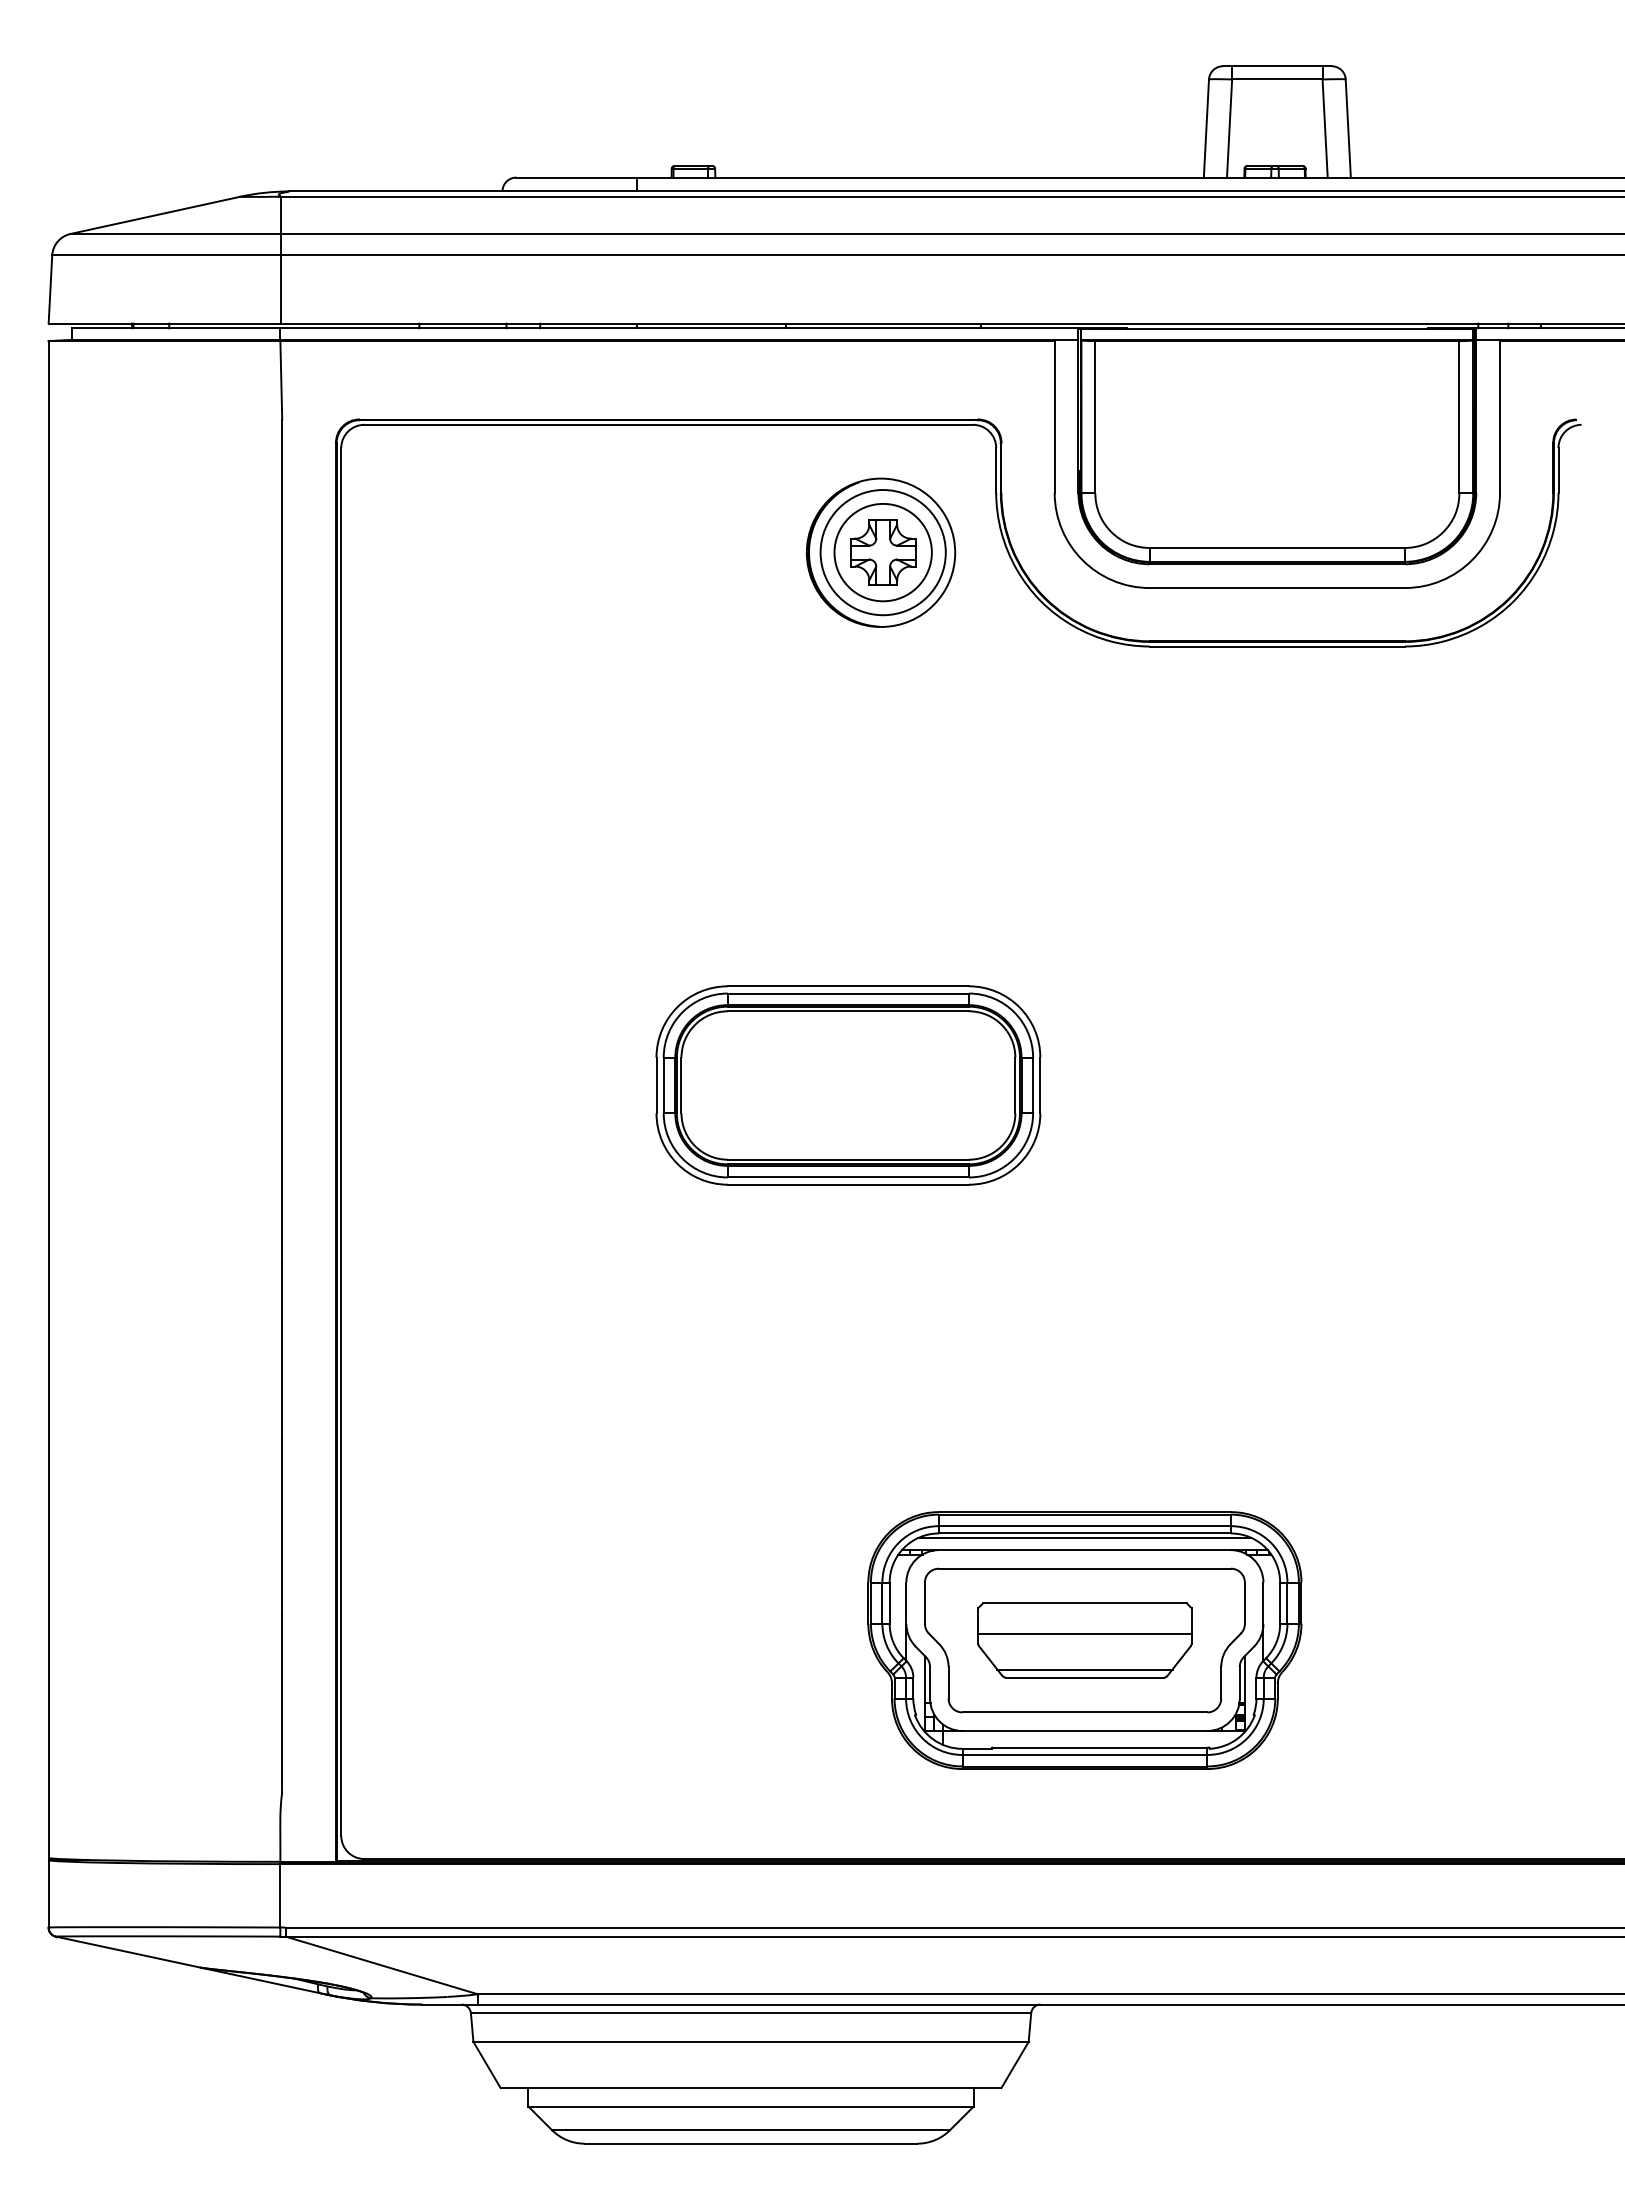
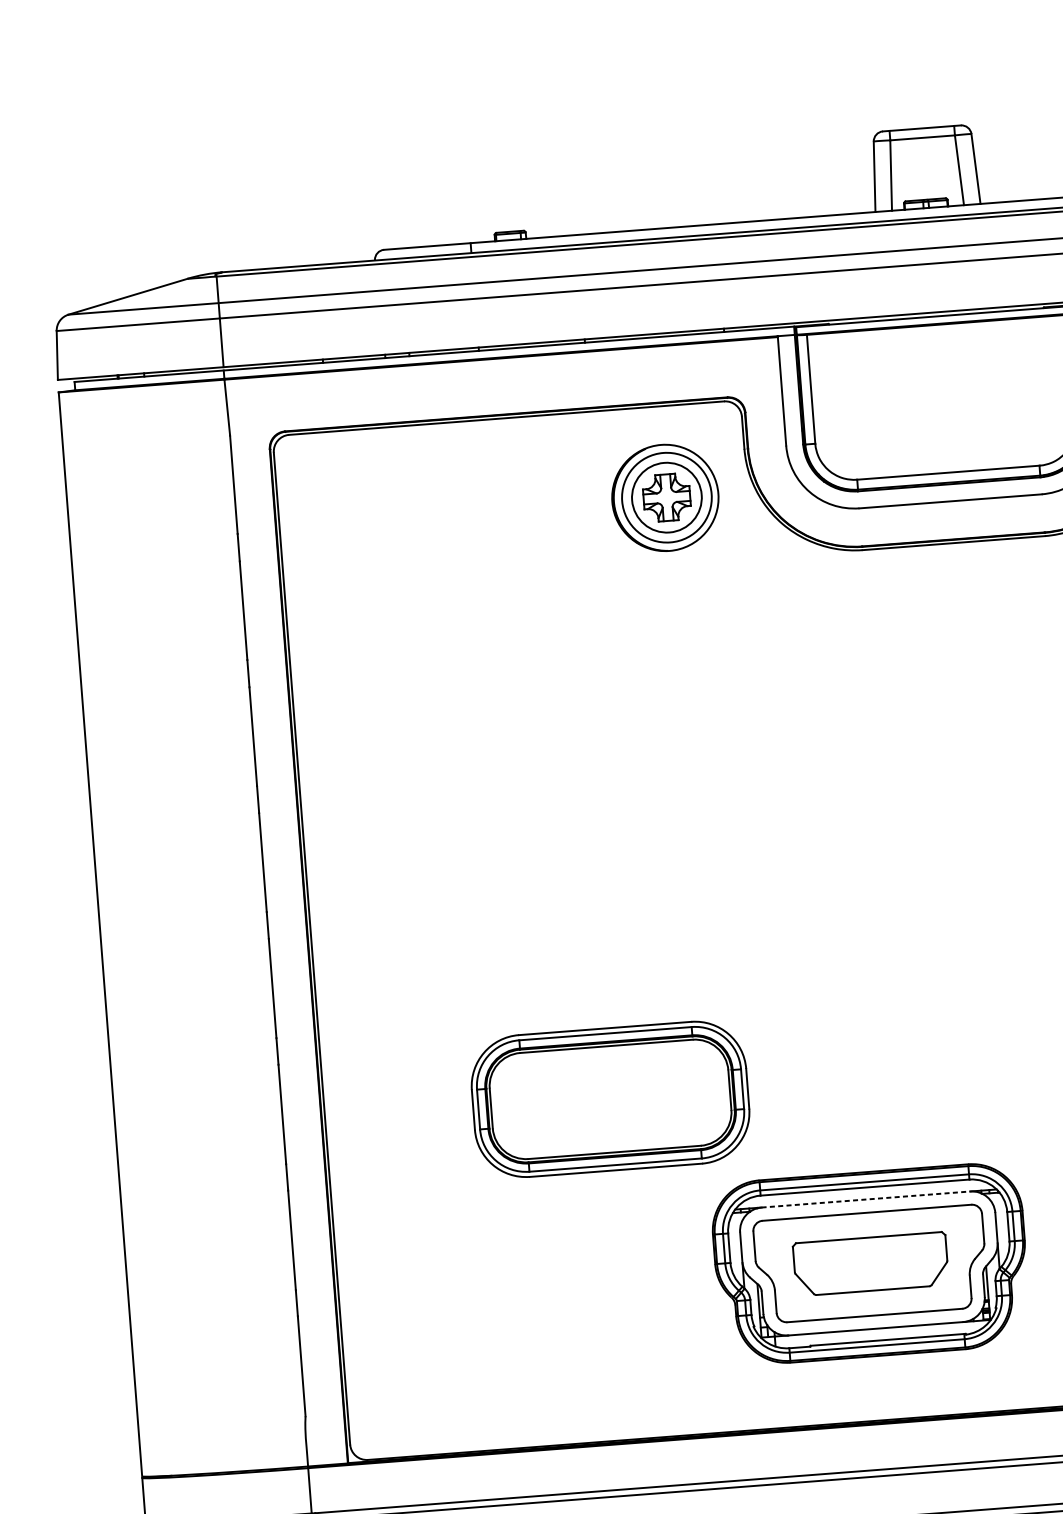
part: (848, 1085) -> (610, 1099), moved
line: (1084, 1538) -> (865, 1191), removed
line: (1085, 1550) -> (866, 1199), solid -> dashed
line: (1084, 1633) -> (870, 1259), removed
line: (1084, 1669) -> (872, 1284), removed

